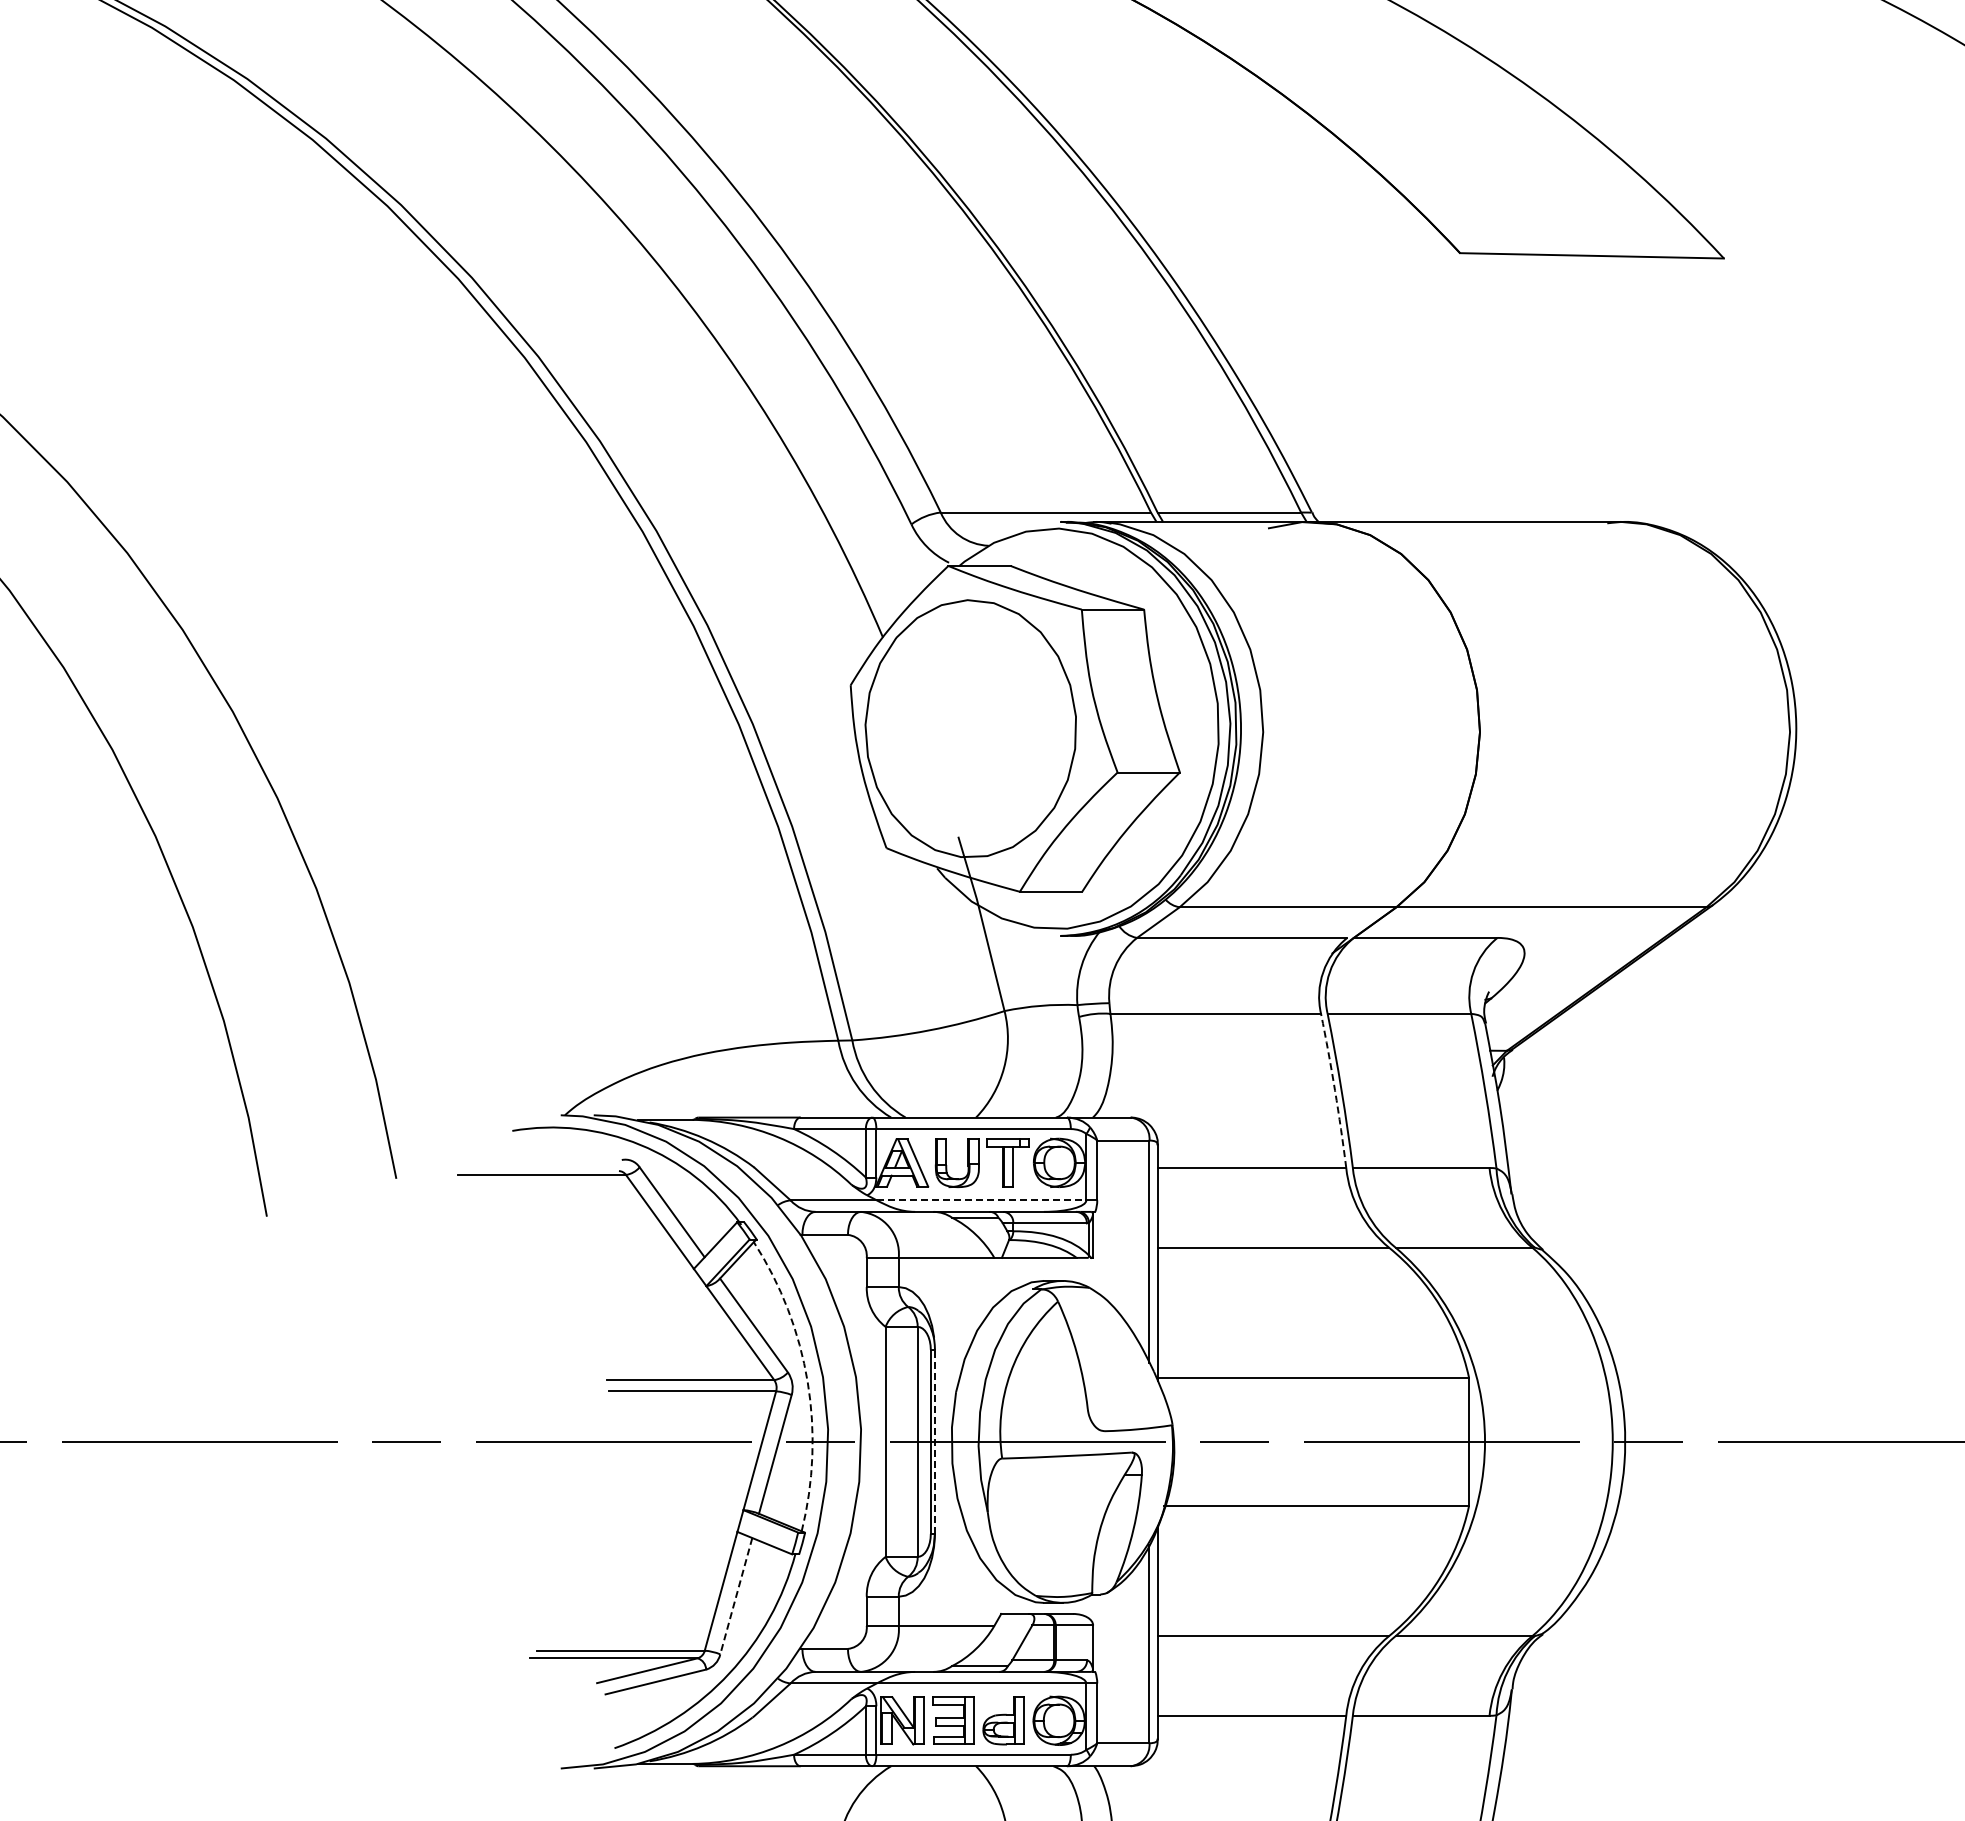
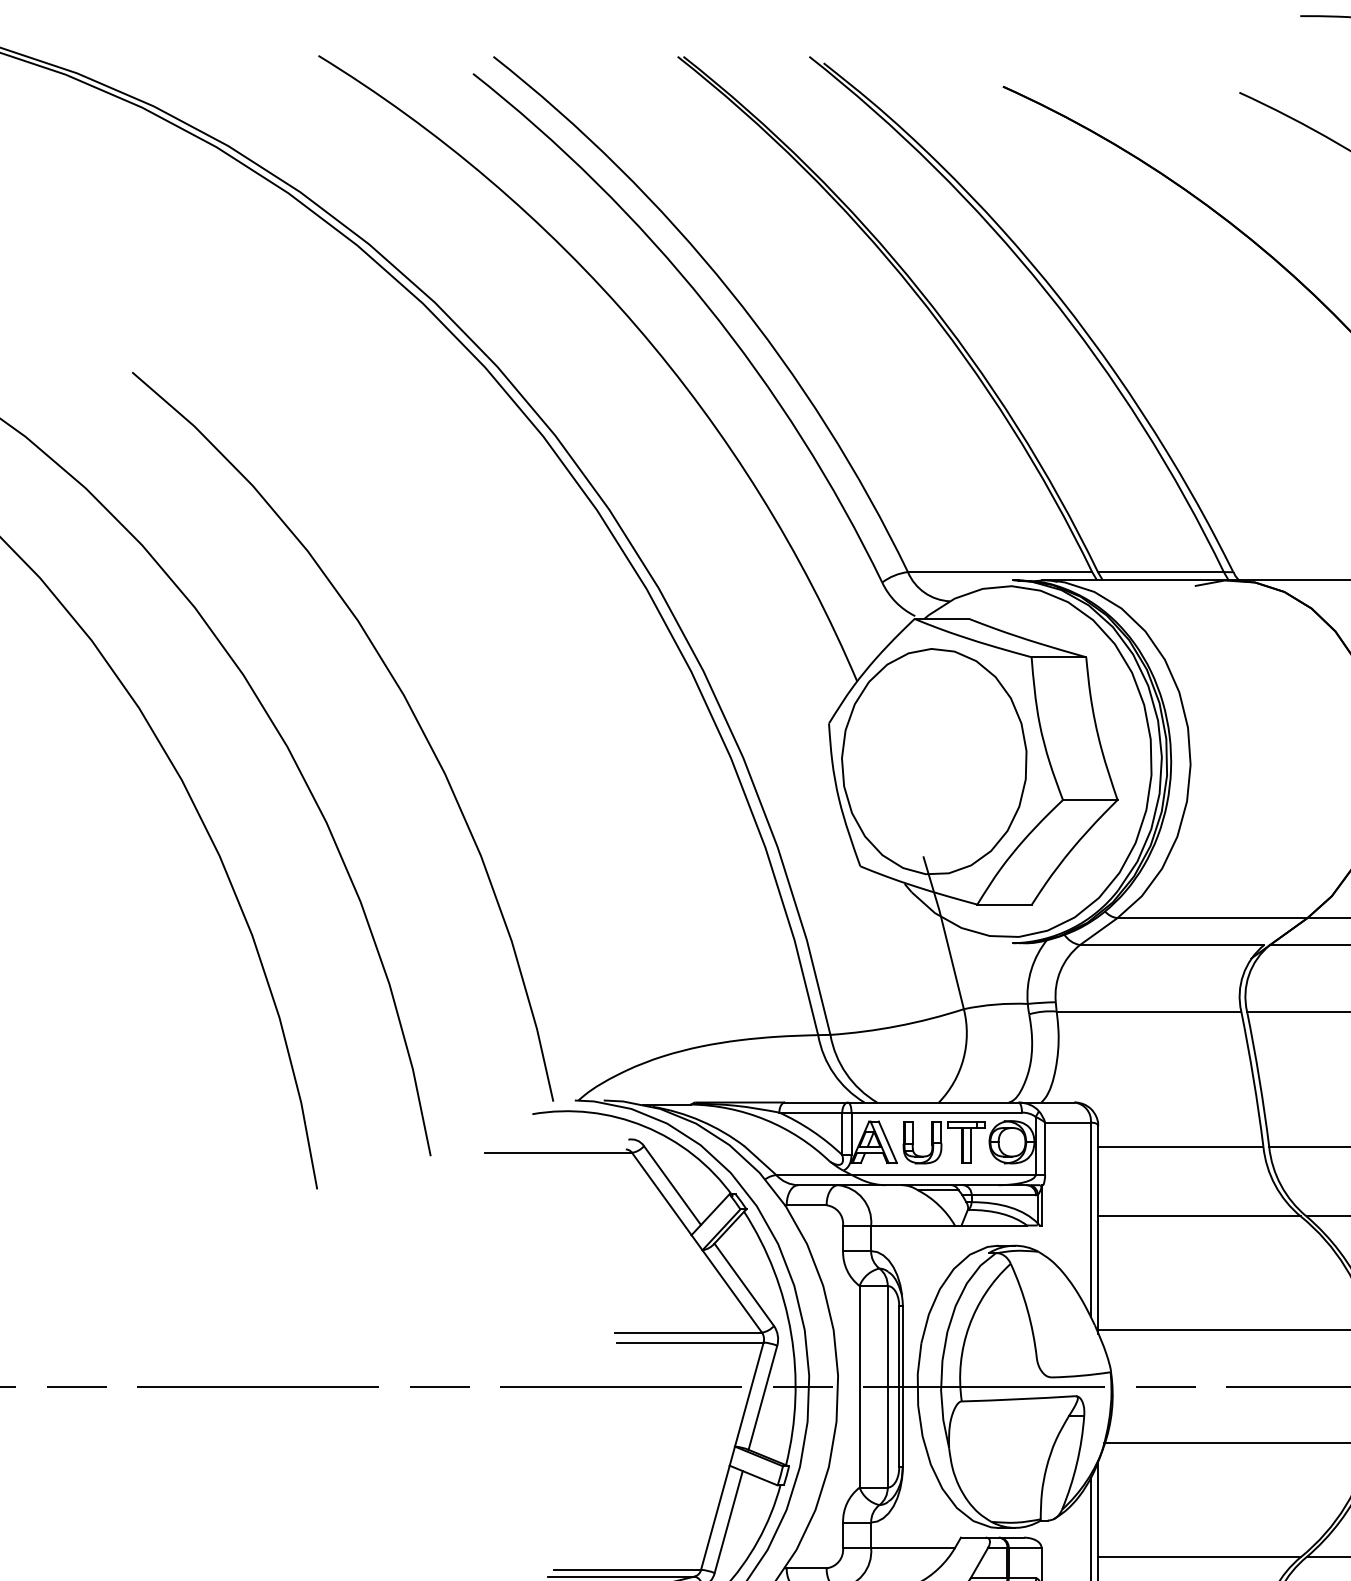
curve: (369, 662) -> (407, 703), added
arc: (1335, 1090) -> (1253, 1078), dashed -> solid
line: (981, 1200) -> (943, 1175), dashed -> solid
arc: (807, 1381) -> (791, 1333), dashed -> solid
line: (935, 1441) -> (903, 1386), dashed -> solid
line: (736, 1596) -> (728, 1522), dashed -> solid

